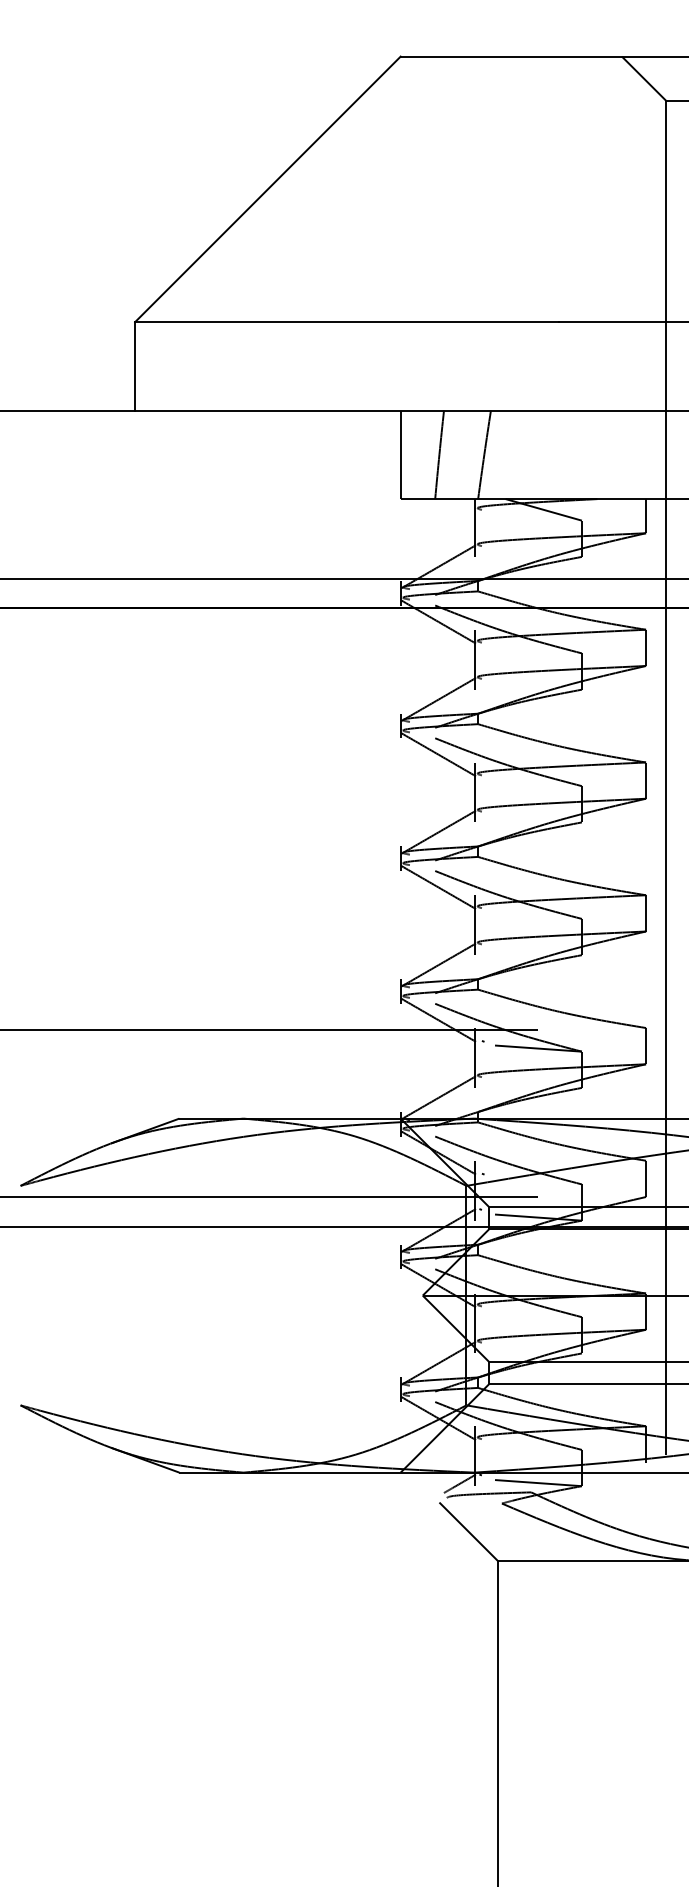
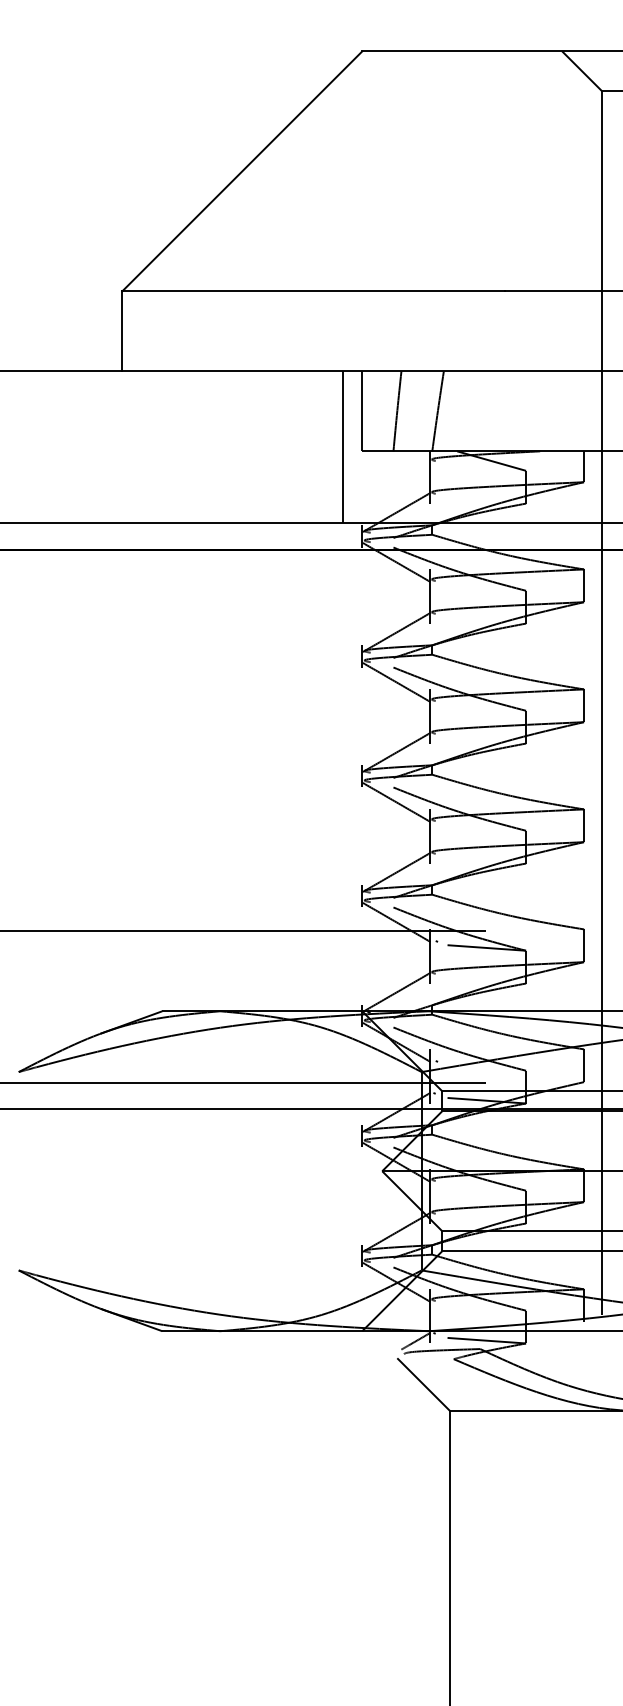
line: (379, 494) -> (343, 447), added

